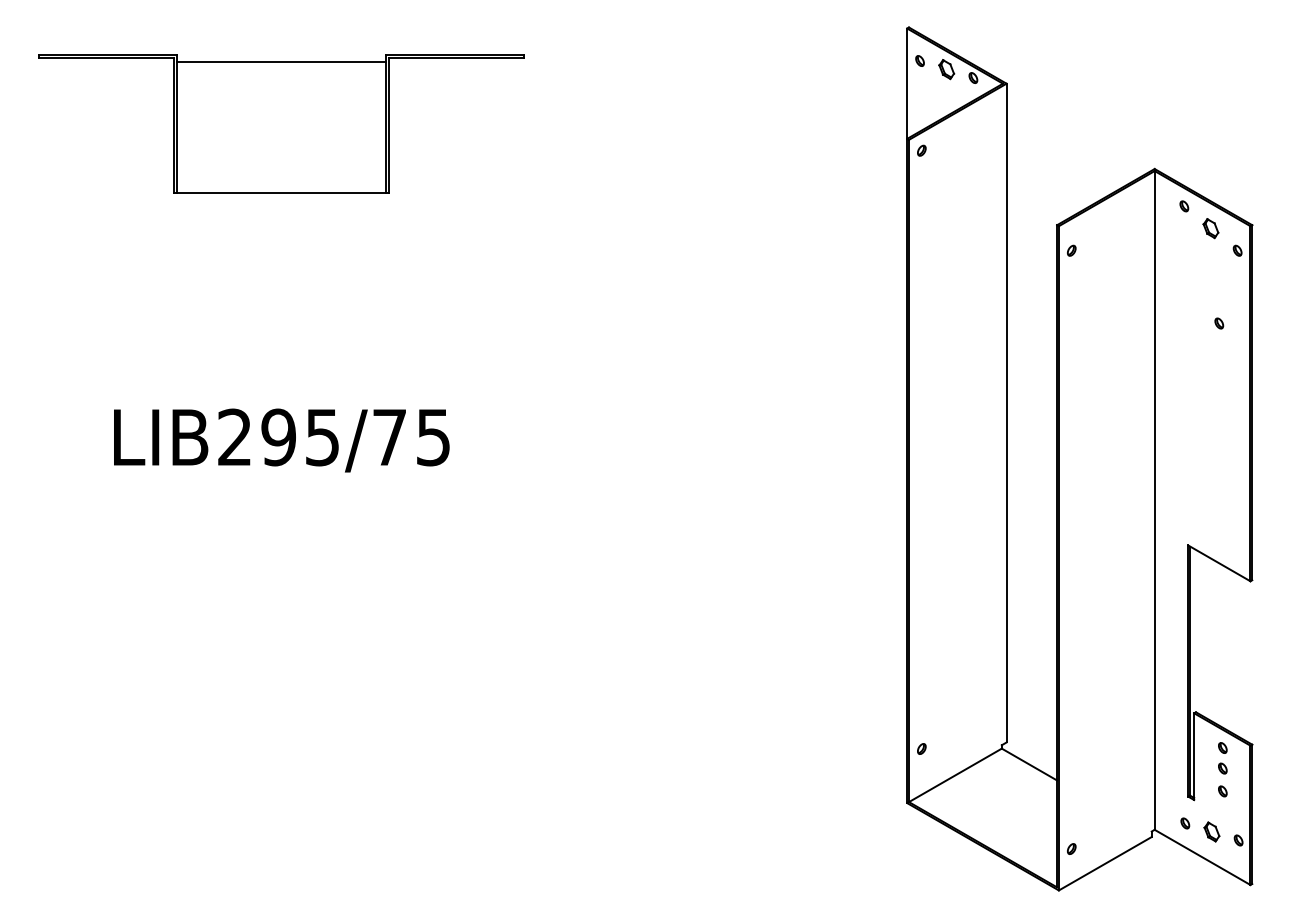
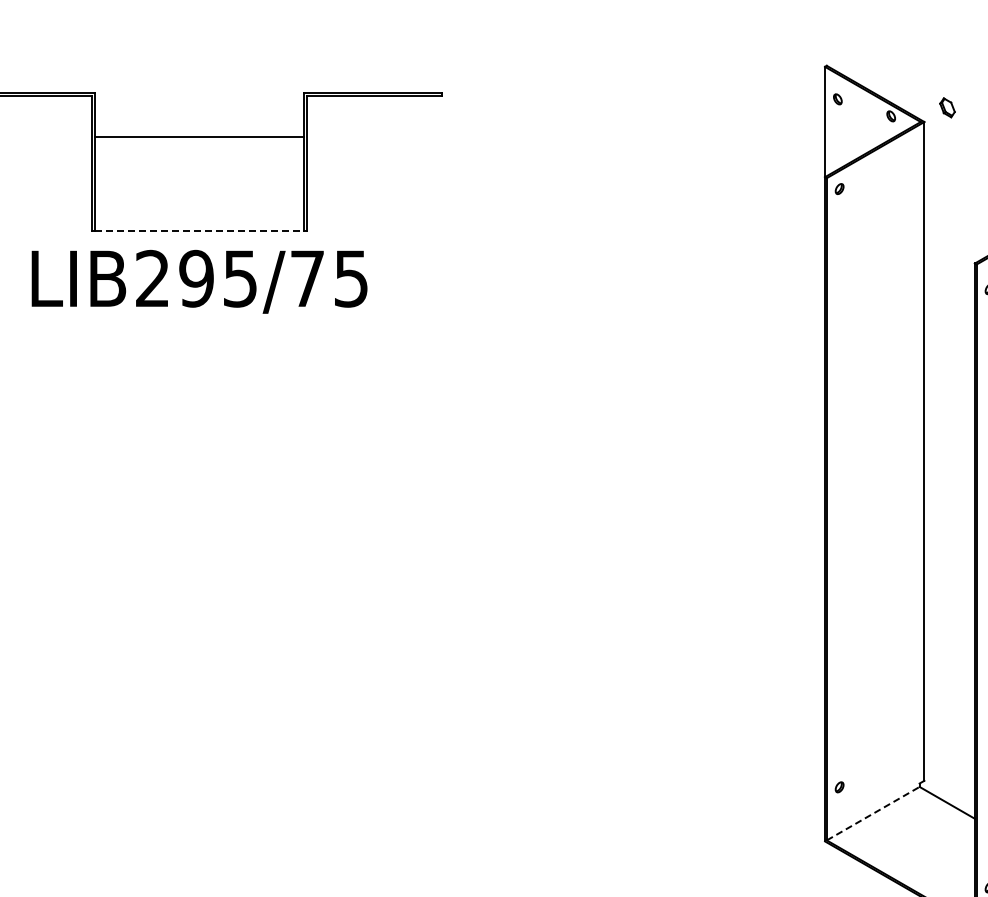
line: (281, 61) -> (199, 136), moved
part: (946, 69) -> (947, 107), moved
line: (281, 193) -> (199, 231), solid -> dashed
text: (281, 440) -> (199, 281), moved
line: (955, 775) -> (873, 813), solid -> dashed

